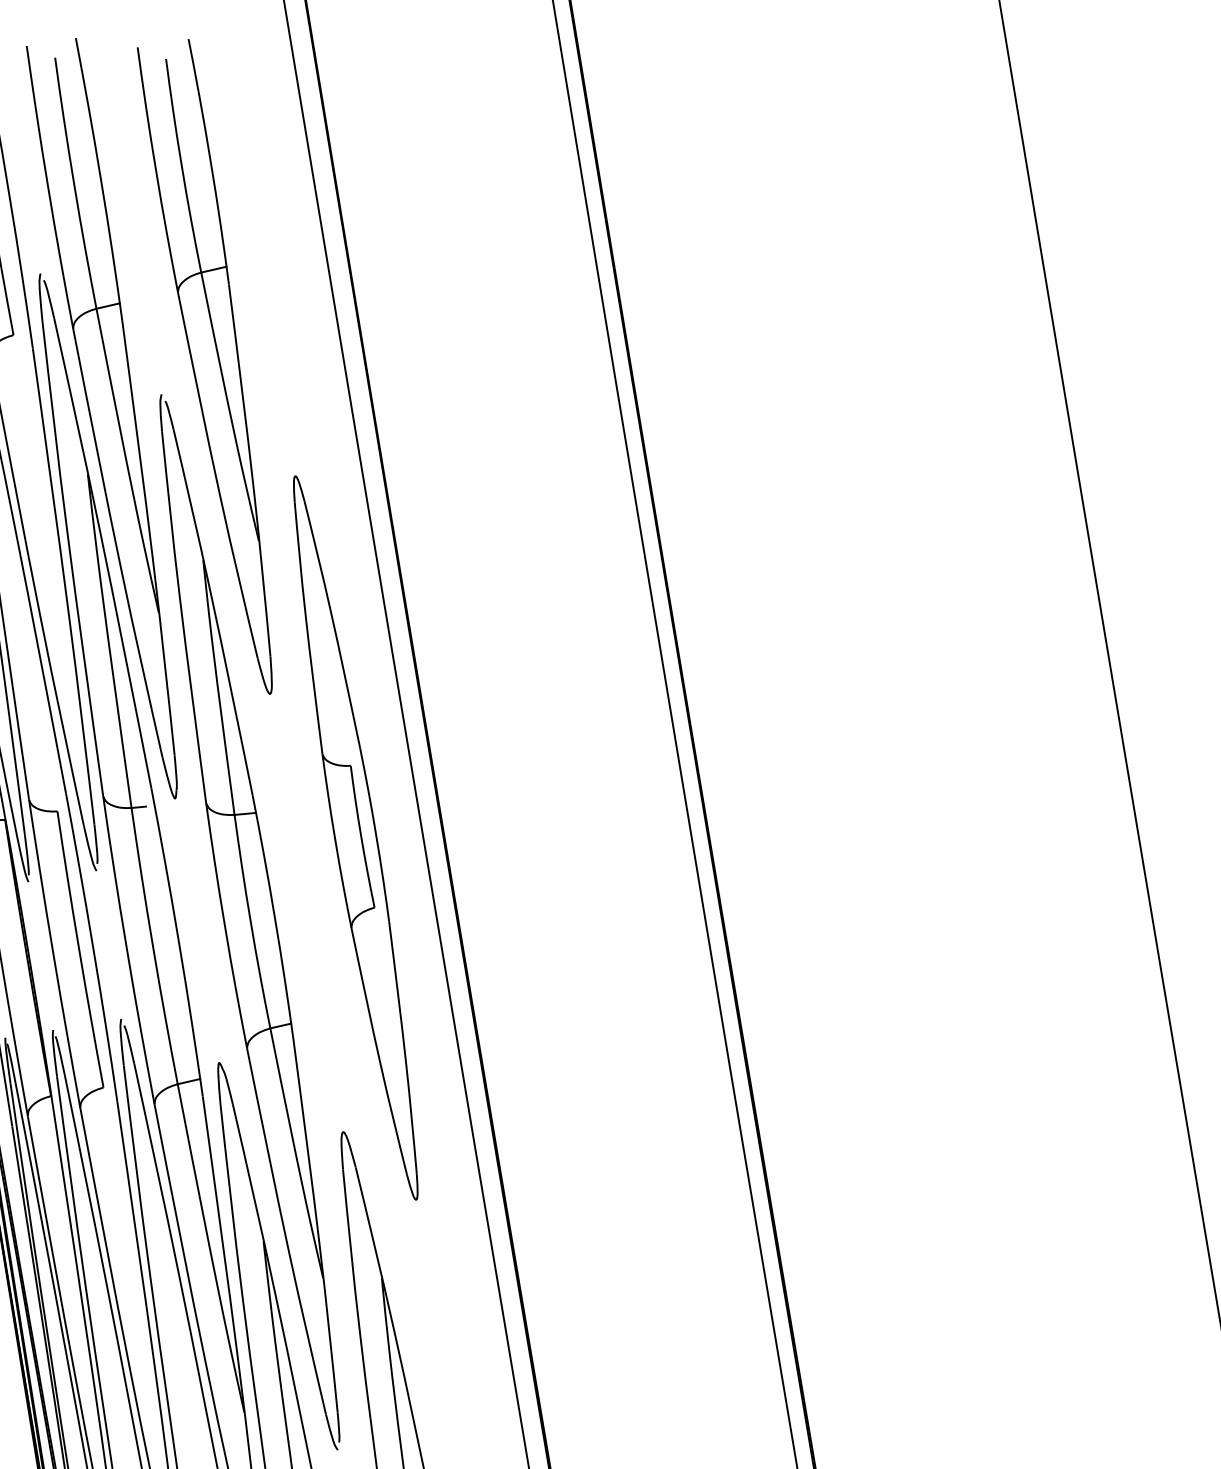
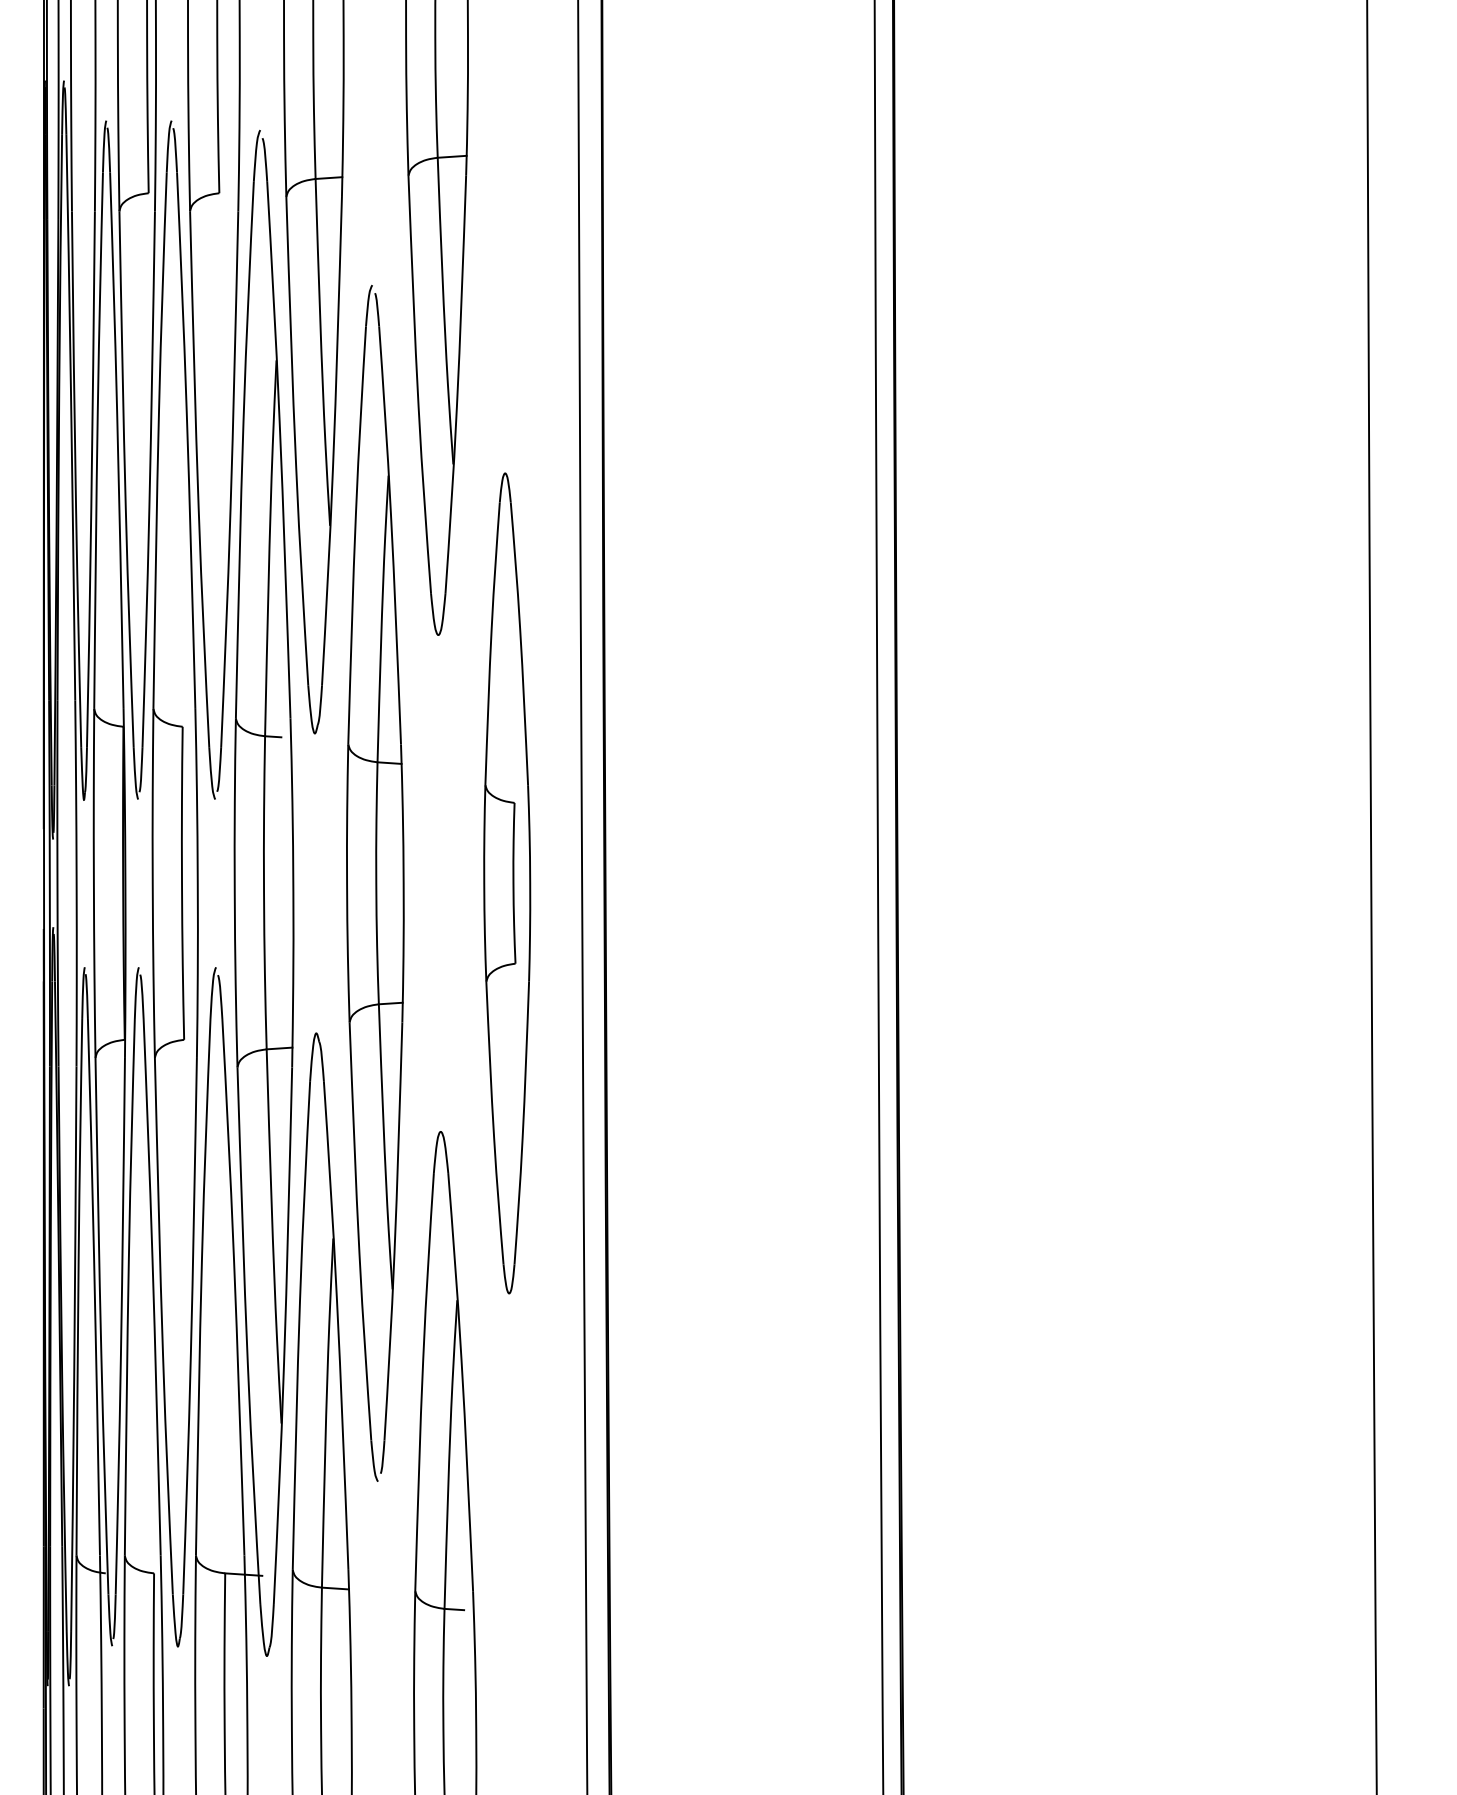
part: (356, 838) -> (507, 883), moved

